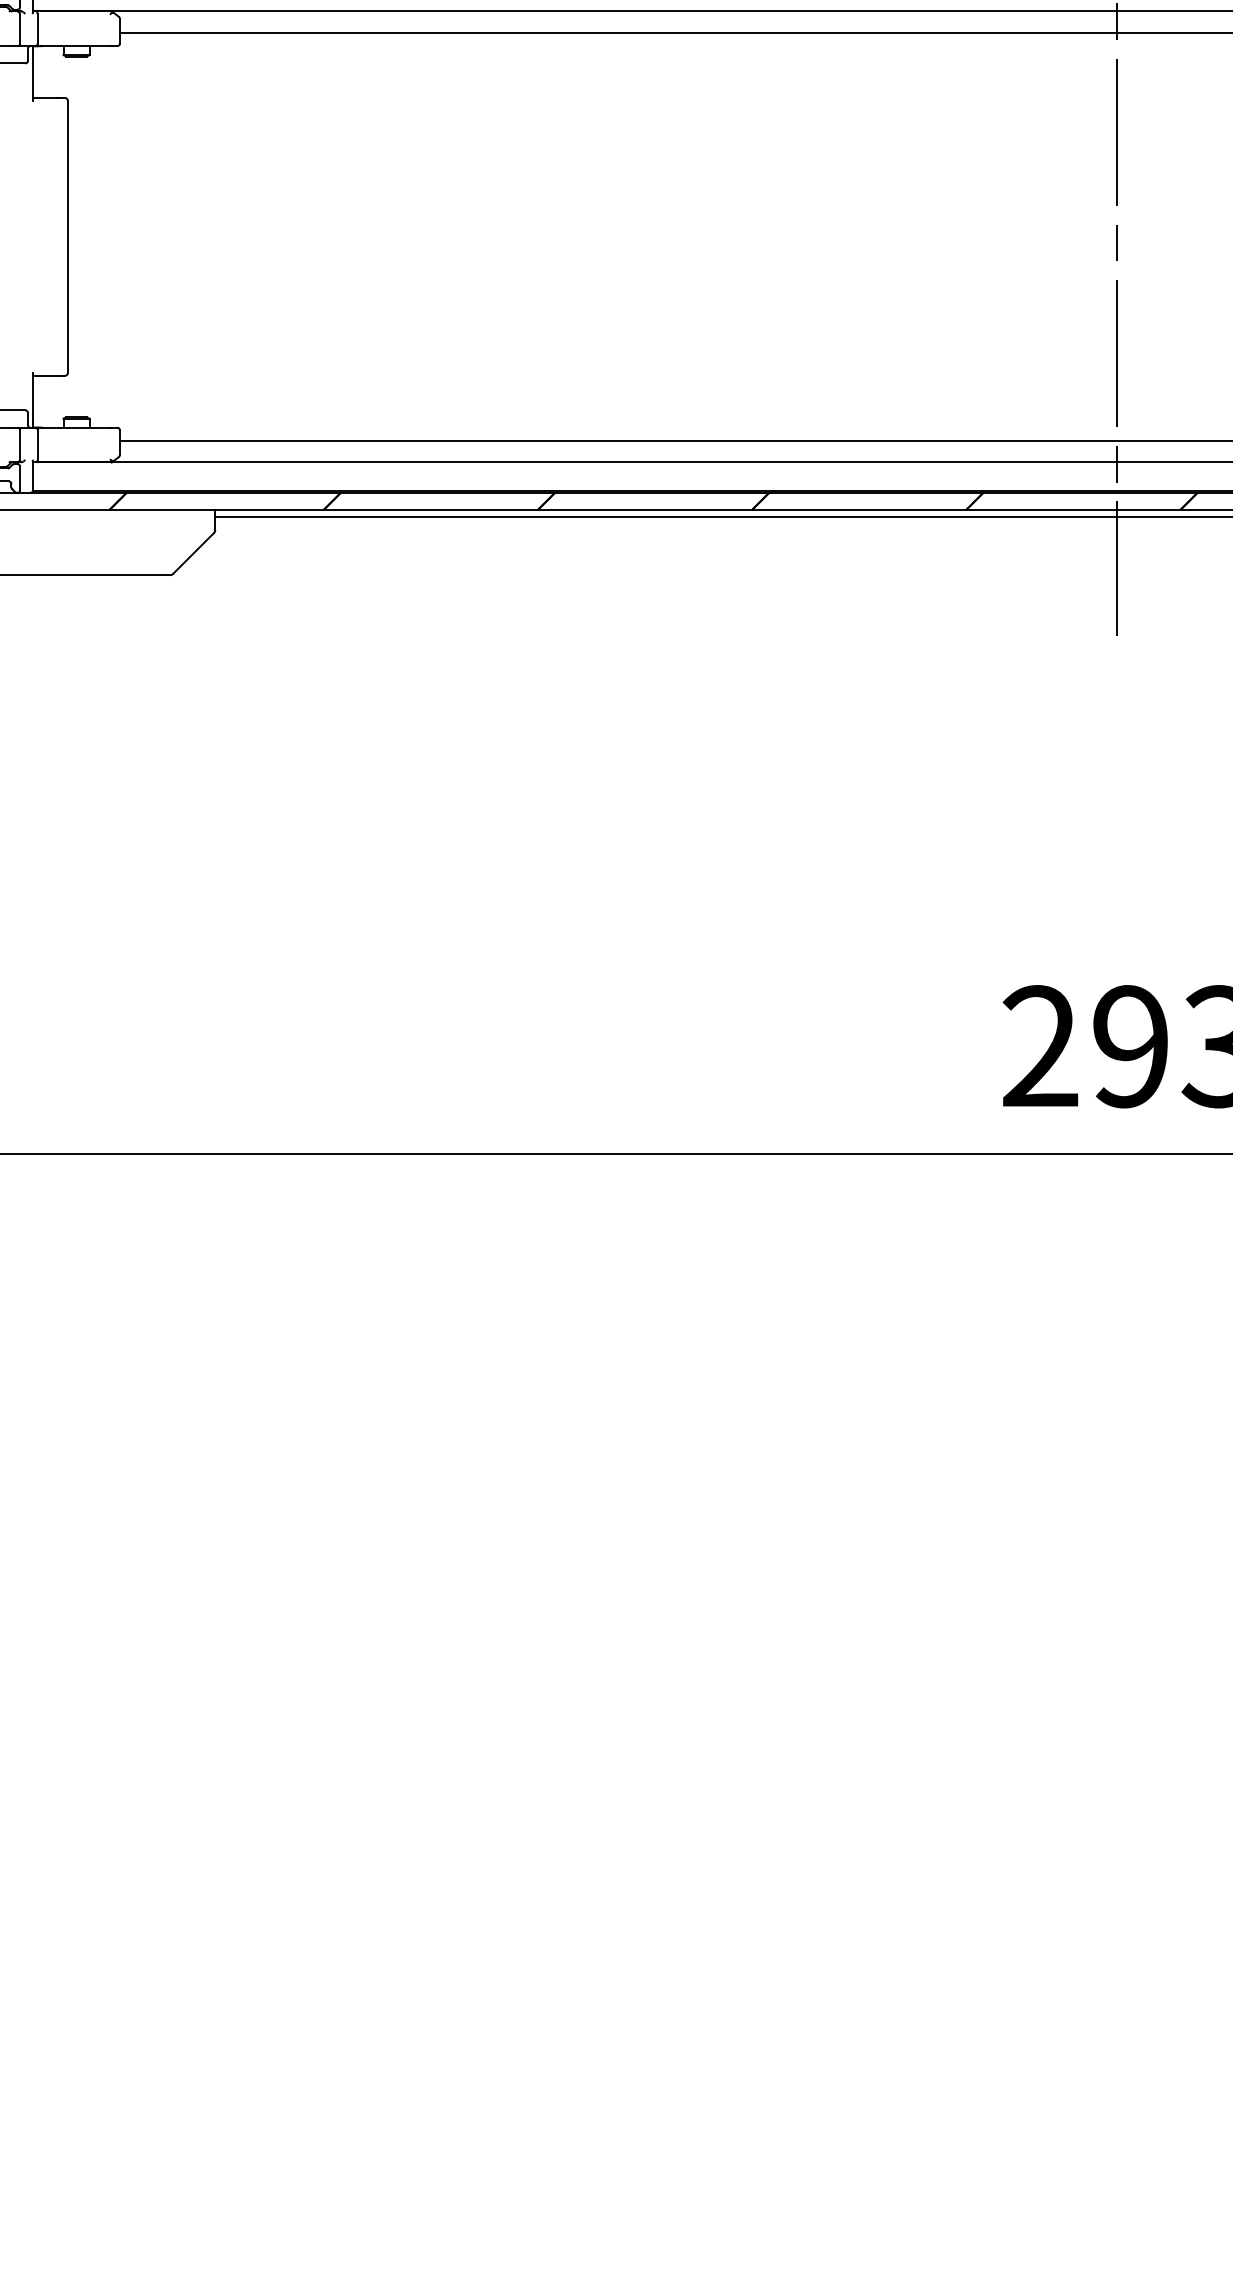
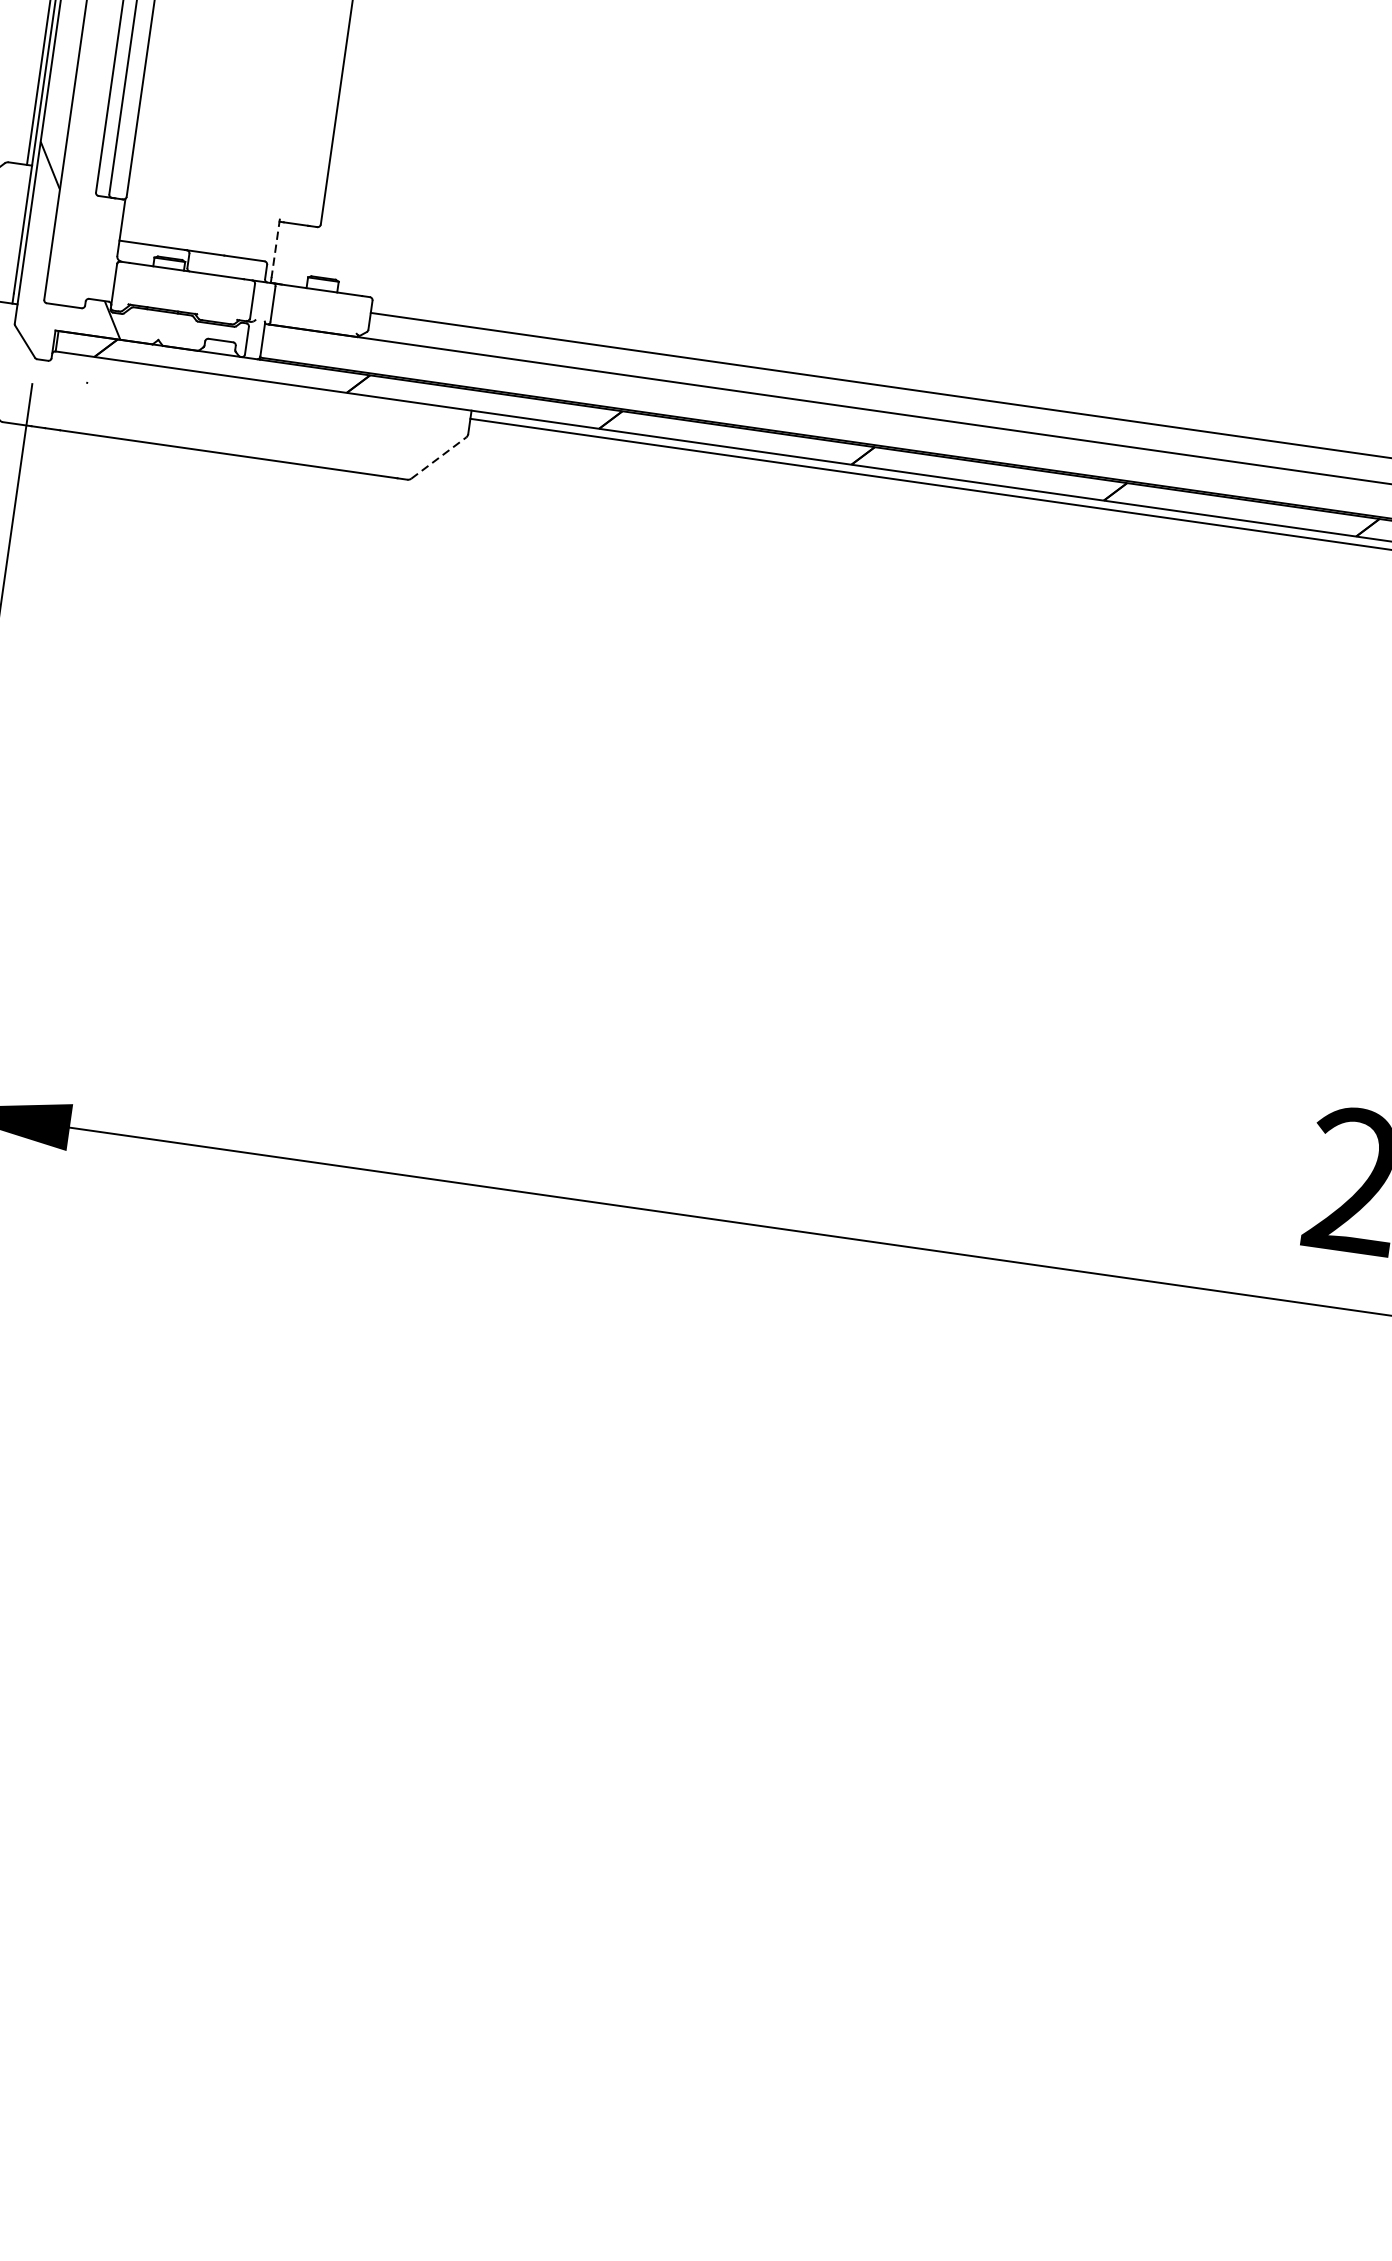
line: (33, 398) -> (276, 248), solid -> dashed
line: (193, 553) -> (438, 458), solid -> dashed

